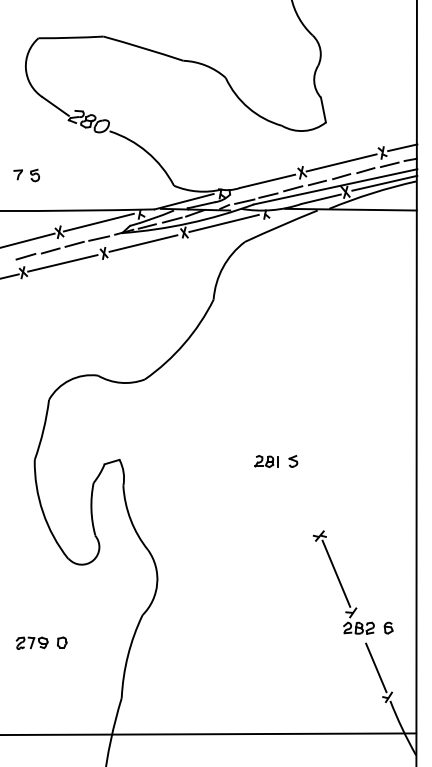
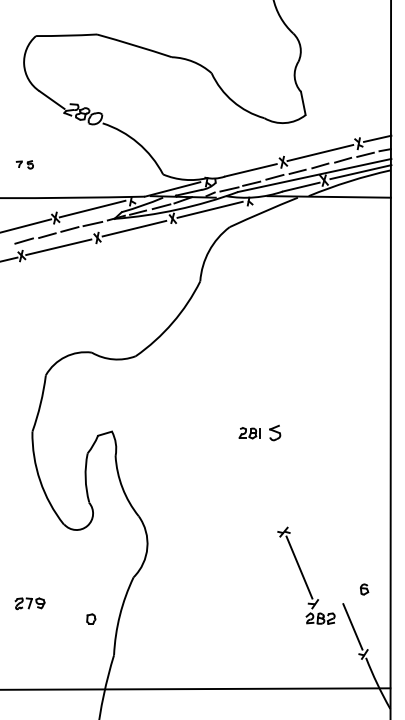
part: (26, 175) -> (24, 164), size x0.7
part: (292, 461) -> (274, 433), size x1.4
part: (343, 582) -> (306, 575), moved
part: (62, 641) -> (91, 618), moved

